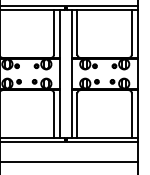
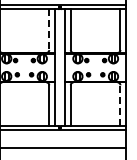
line: (54, 32) -> (49, 29), solid -> dashed
line: (131, 115) -> (120, 105), solid -> dashed

